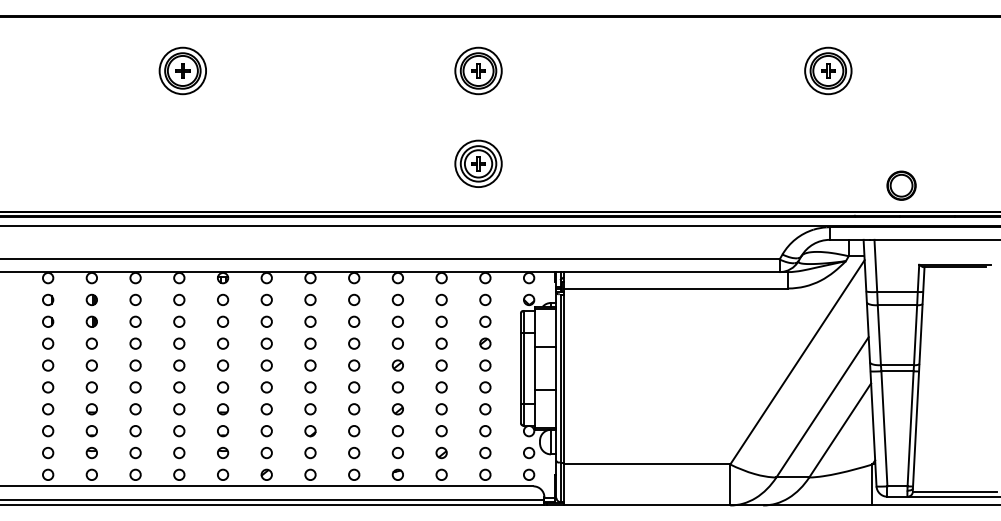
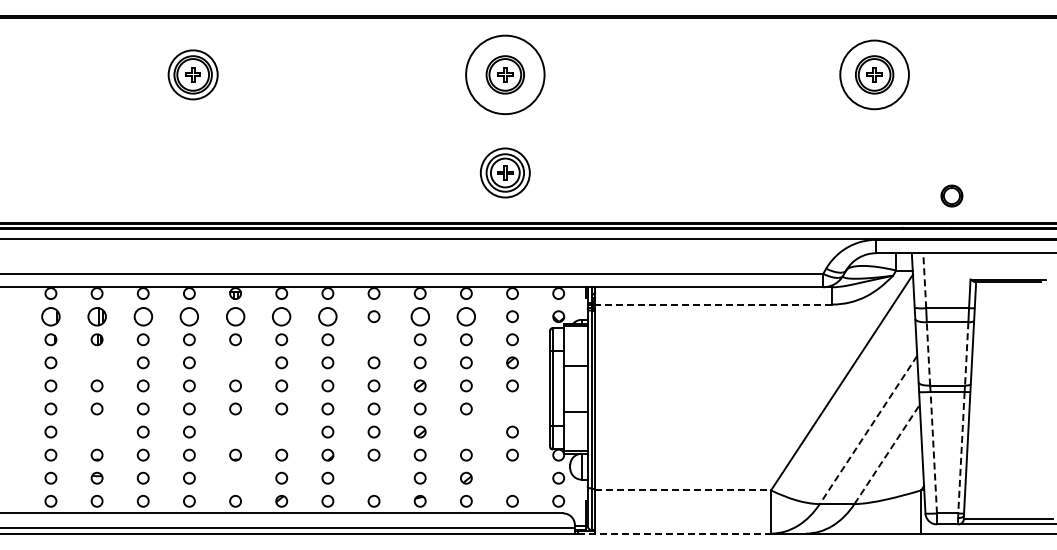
circle: (477, 70) -> (504, 74), size x1.6
circle: (828, 70) -> (874, 74), size x1.4
part: (901, 185) -> (951, 195), size x0.7
line: (875, 265) -> (924, 280), solid -> dashed
line: (675, 288) -> (713, 304), solid -> dashed
part: (47, 299) -> (50, 316), size x1.6
part: (91, 299) -> (96, 316), size x1.6
circle: (134, 299) -> (142, 316), size x1.6
circle: (179, 299) -> (189, 316), size x1.6
circle: (222, 299) -> (235, 316), size x1.6
circle: (266, 299) -> (281, 316), size x1.6
circle: (310, 299) -> (327, 316), size x1.6
circle: (397, 299) -> (419, 316), size x1.6
circle: (441, 299) -> (466, 316), size x1.6
circle: (353, 321) -> (373, 339), removed
line: (879, 334) -> (928, 353), solid -> dashed
line: (915, 334) -> (966, 353), solid -> dashed
circle: (91, 343) -> (96, 362), removed
circle: (222, 343) -> (235, 362), removed
circle: (485, 386) -> (512, 408), removed
line: (822, 407) -> (868, 430), solid -> dashed
part: (91, 408) -> (96, 431), removed
part: (222, 408) -> (235, 431), removed
circle: (266, 408) -> (281, 431), removed
circle: (441, 408) -> (466, 431), removed
line: (884, 428) -> (933, 452), solid -> dashed
line: (910, 428) -> (961, 452), solid -> dashed
line: (840, 430) -> (887, 454), solid -> dashed
part: (222, 452) -> (235, 477), removed
circle: (353, 452) -> (373, 477), removed
circle: (485, 452) -> (512, 477), removed
line: (647, 464) -> (683, 490), solid -> dashed
line: (638, 505) -> (674, 533), solid -> dashed

